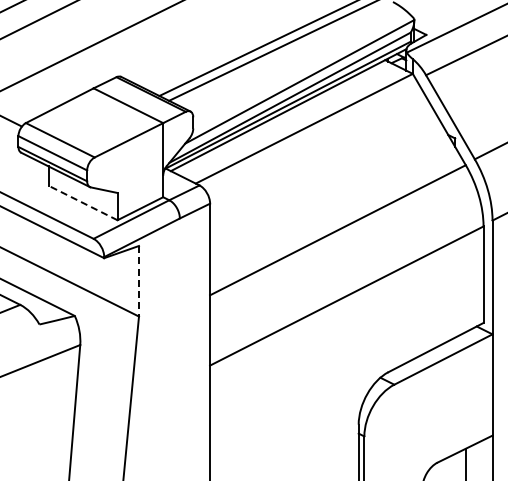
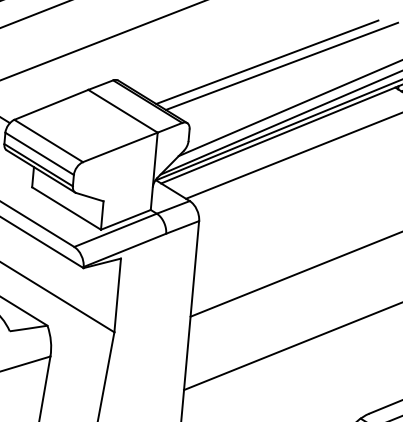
line: (83, 202) -> (67, 208), dashed -> solid
line: (139, 281) -> (118, 295), dashed -> solid

